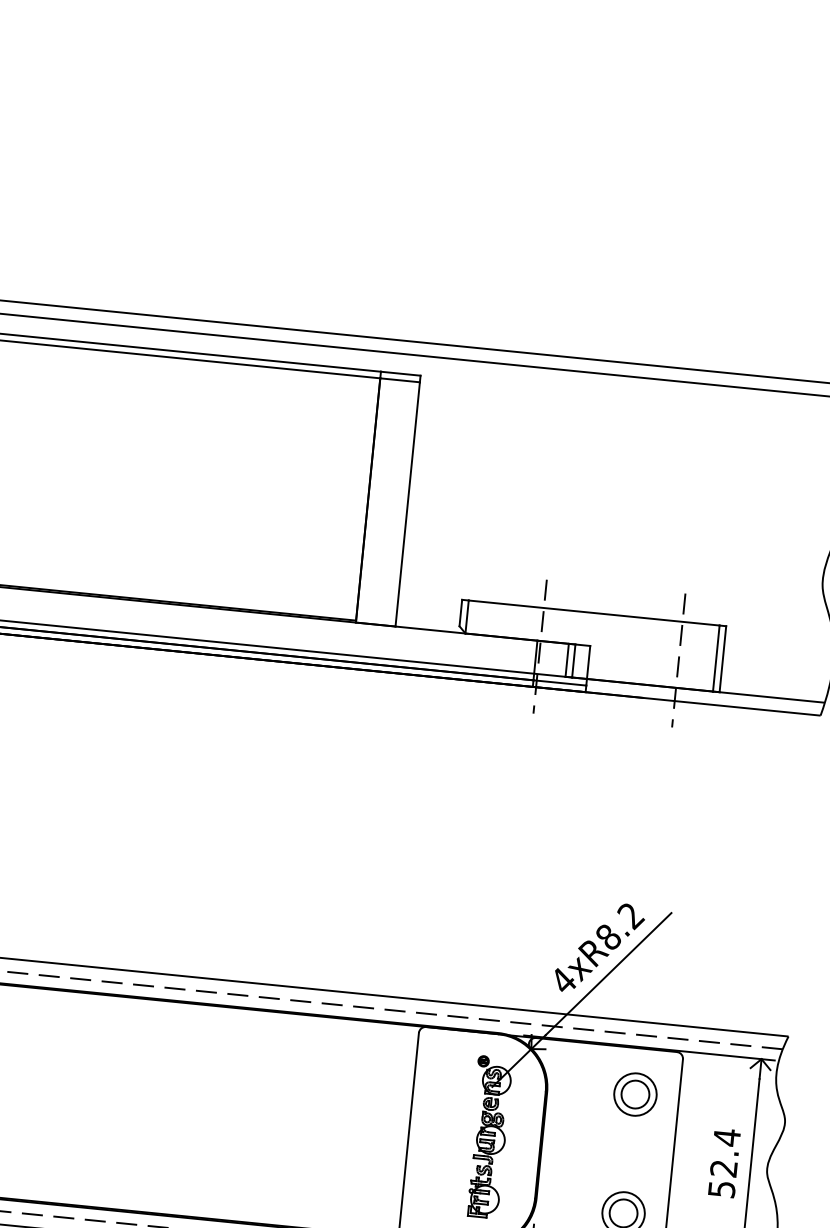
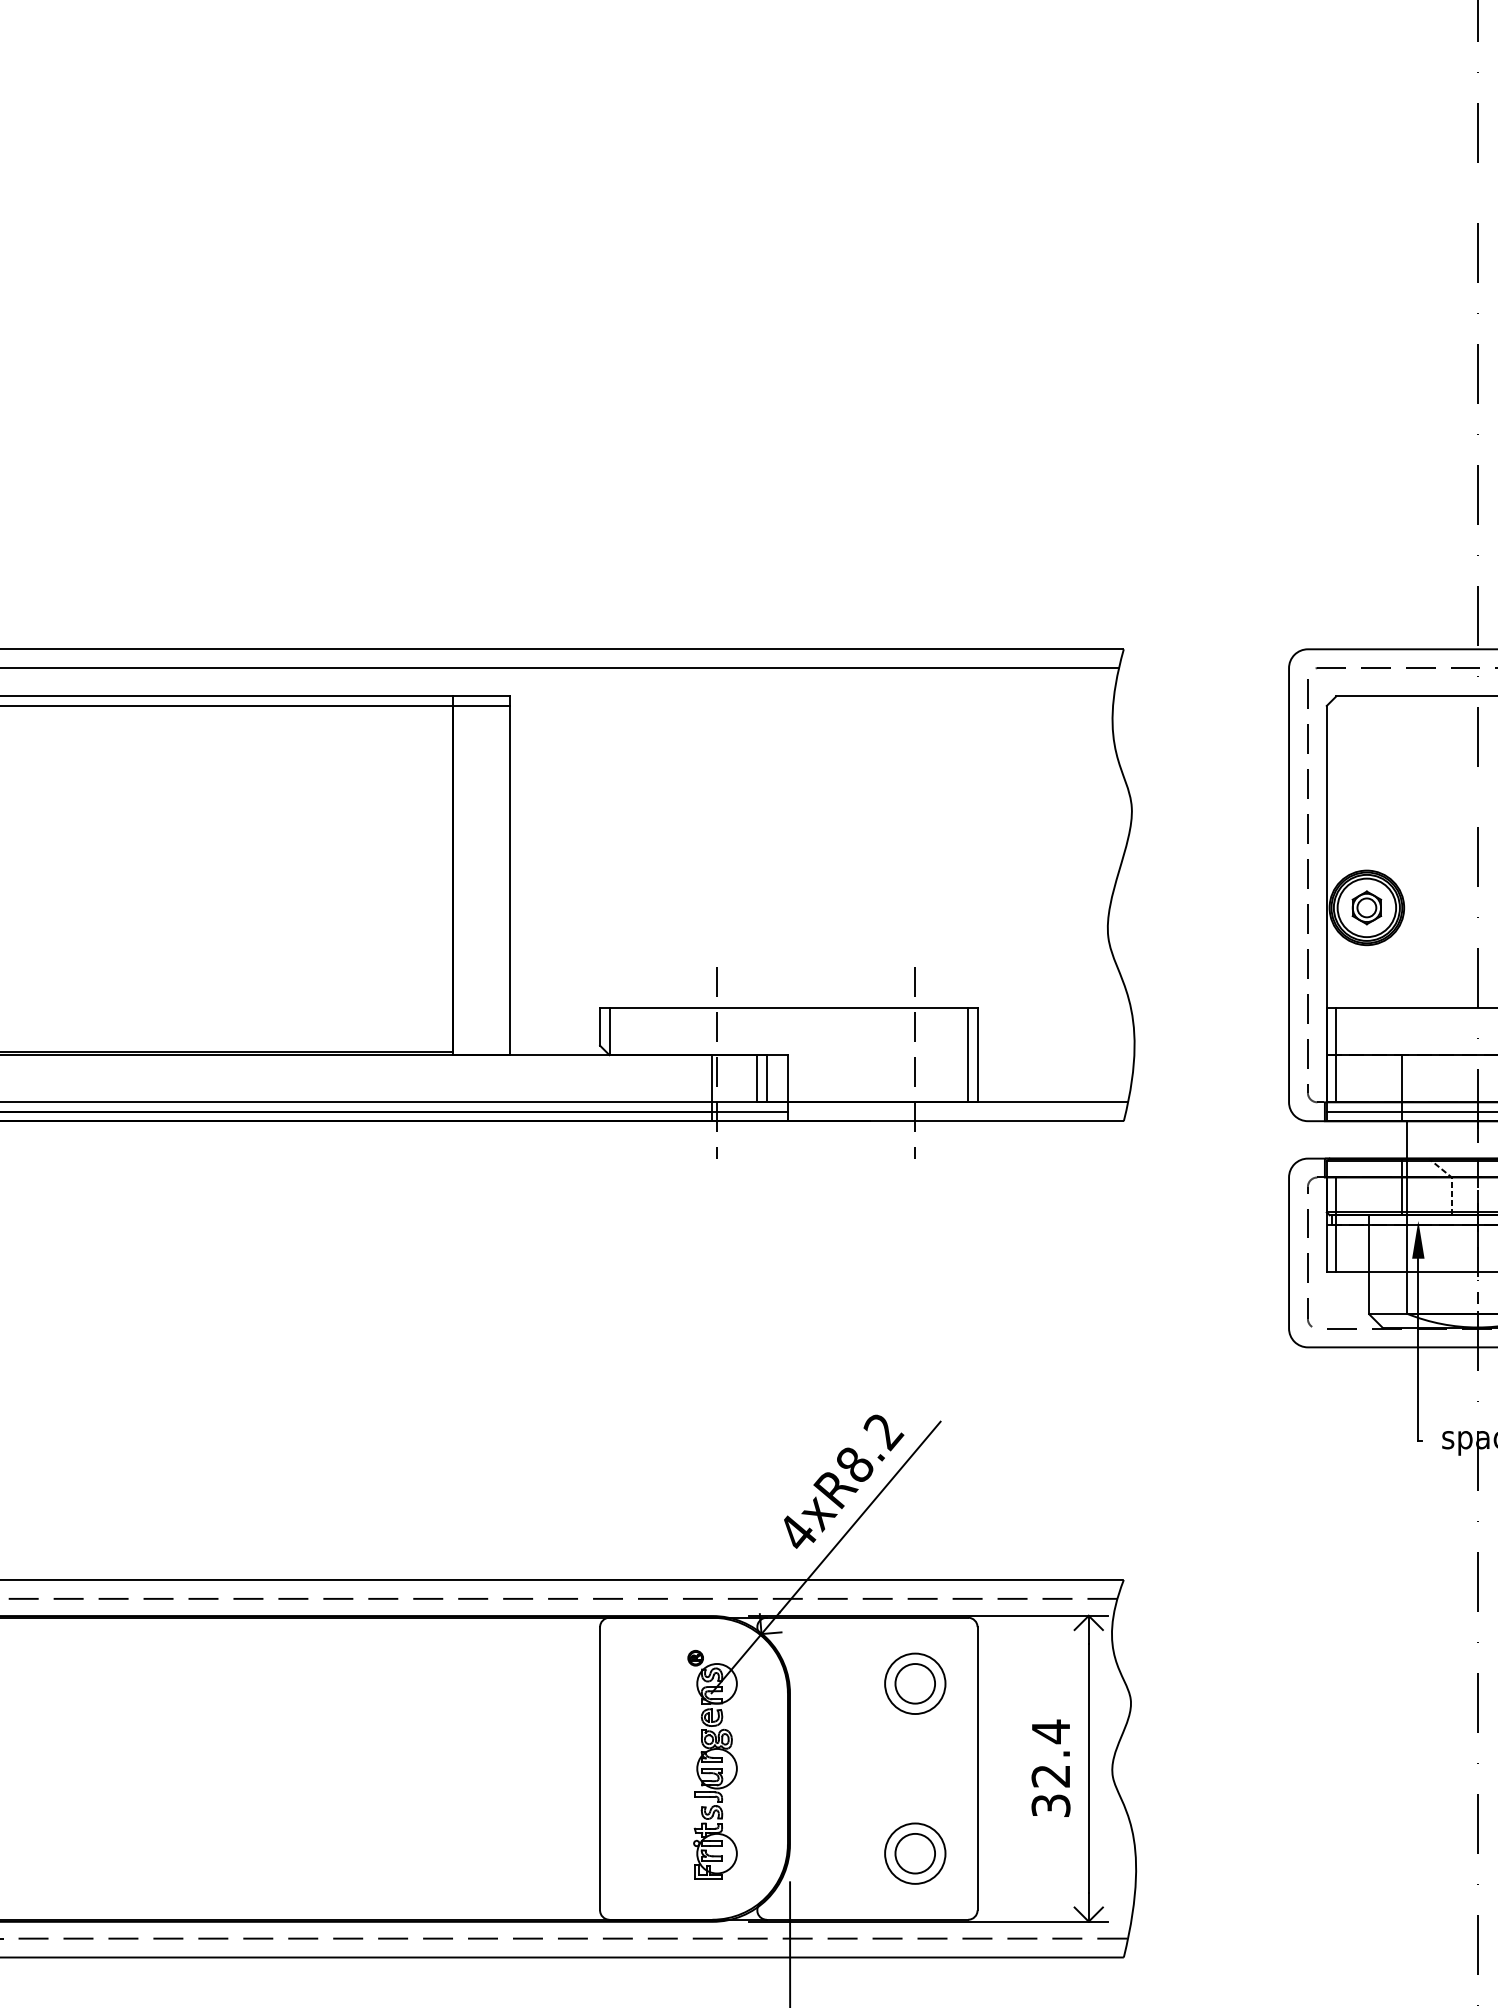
text: (721, 1189) -> (1050, 1805), 52.4 -> 32.4

